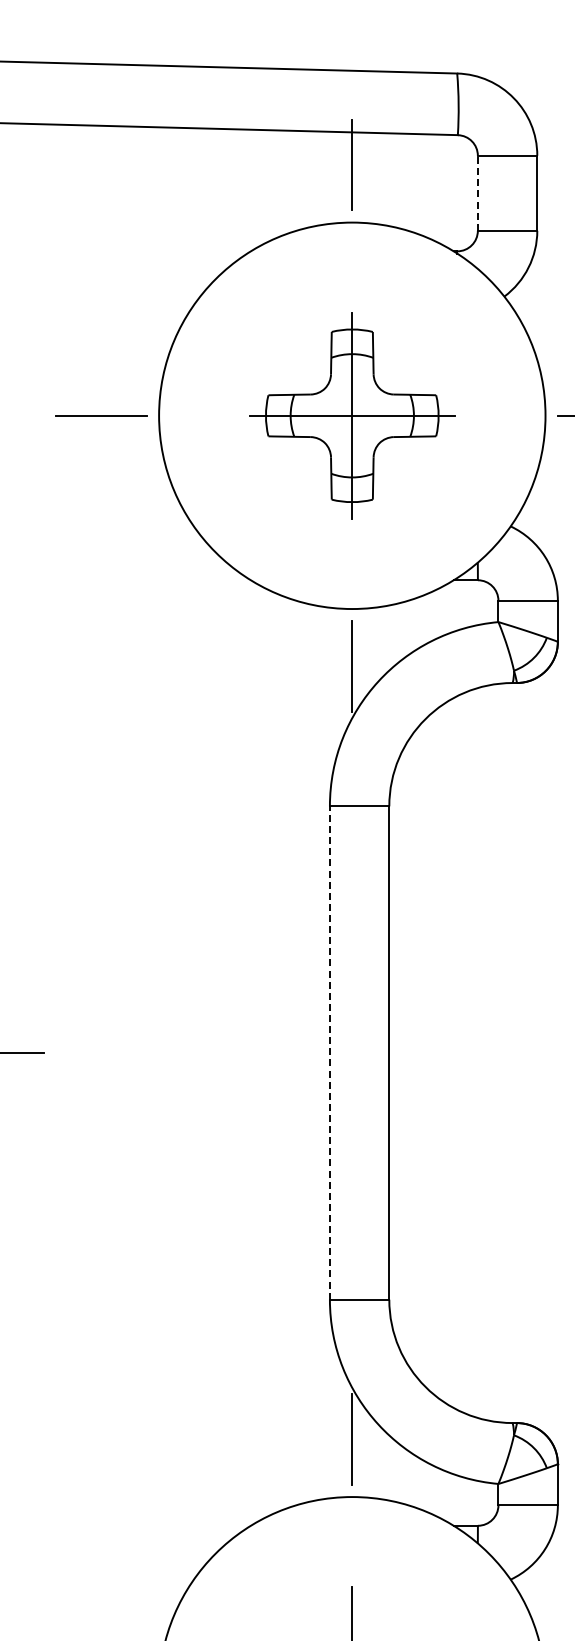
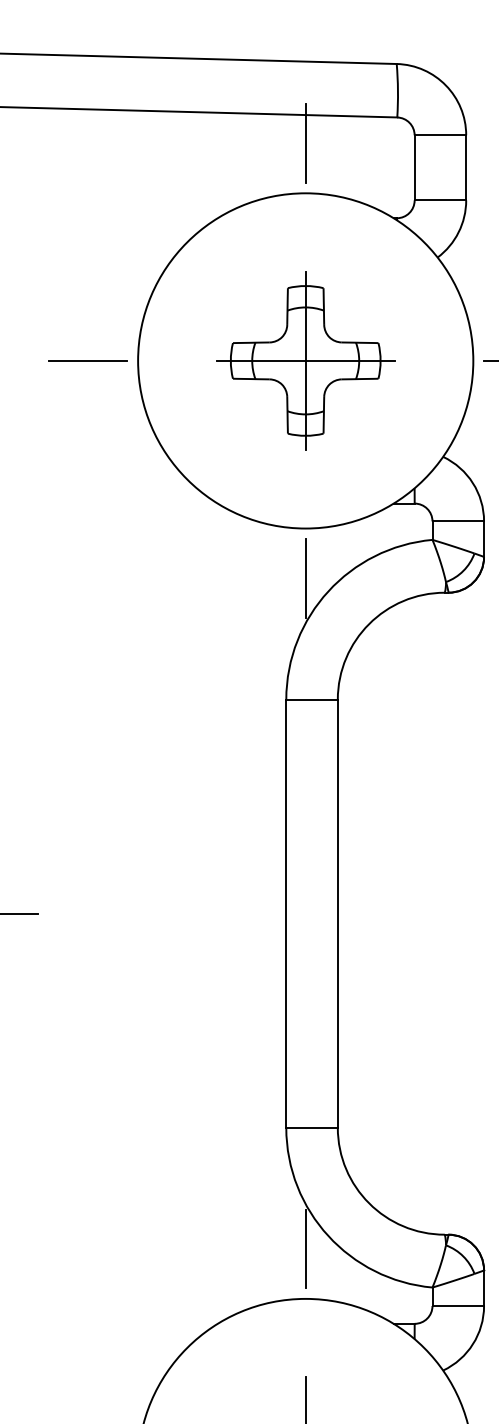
line: (477, 193) -> (414, 168), dashed -> solid
line: (329, 1053) -> (285, 914), dashed -> solid

